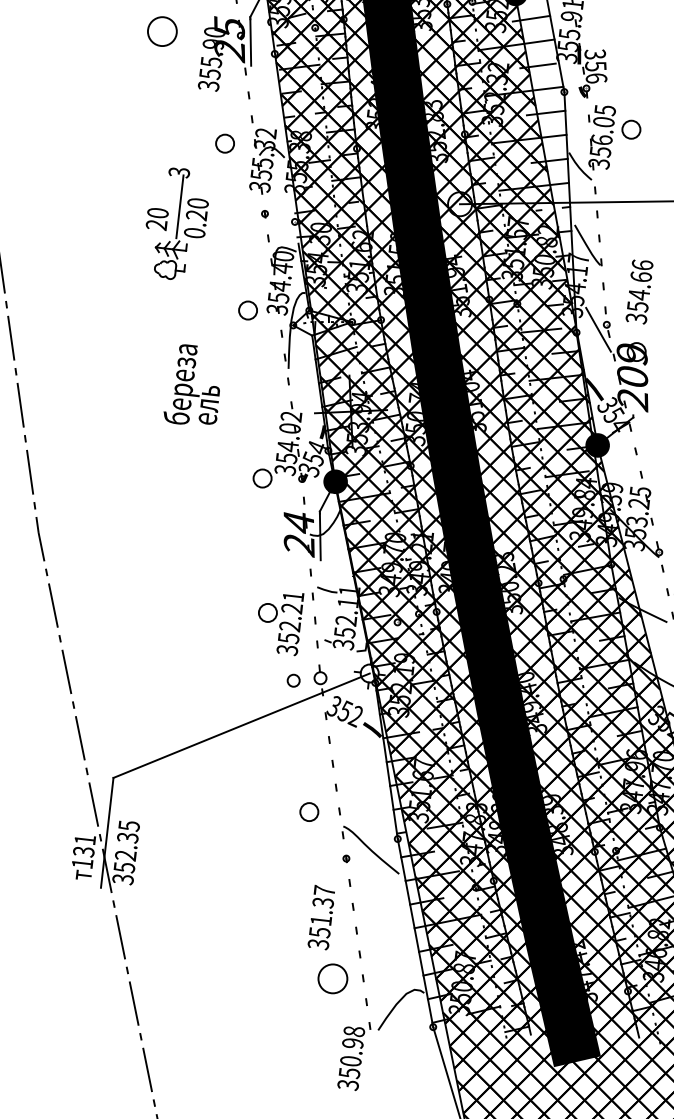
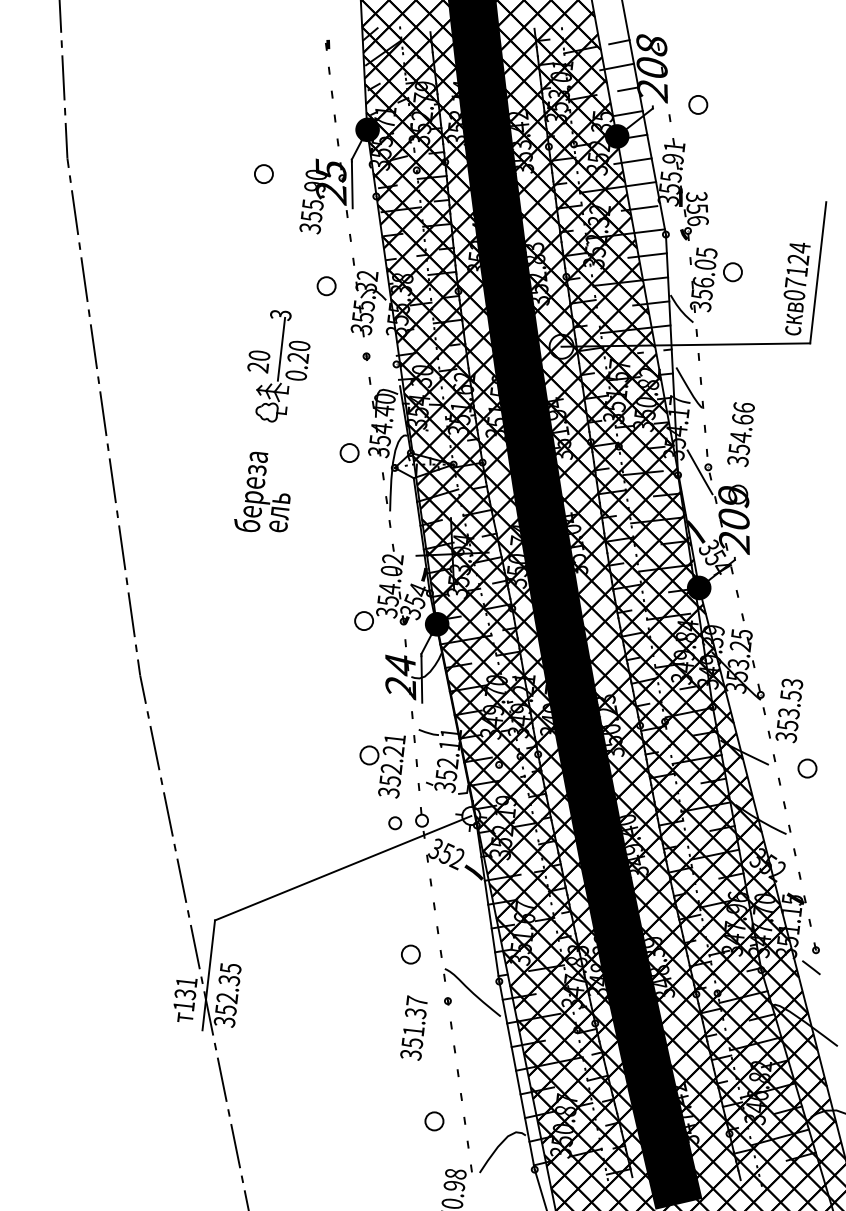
circle: (161, 31) -> (263, 174), size x0.62
text: (191, 383) -> (262, 491), moved
text: (320, 916) -> (413, 1027), moved
circle: (332, 978) -> (434, 1121), size x0.62

